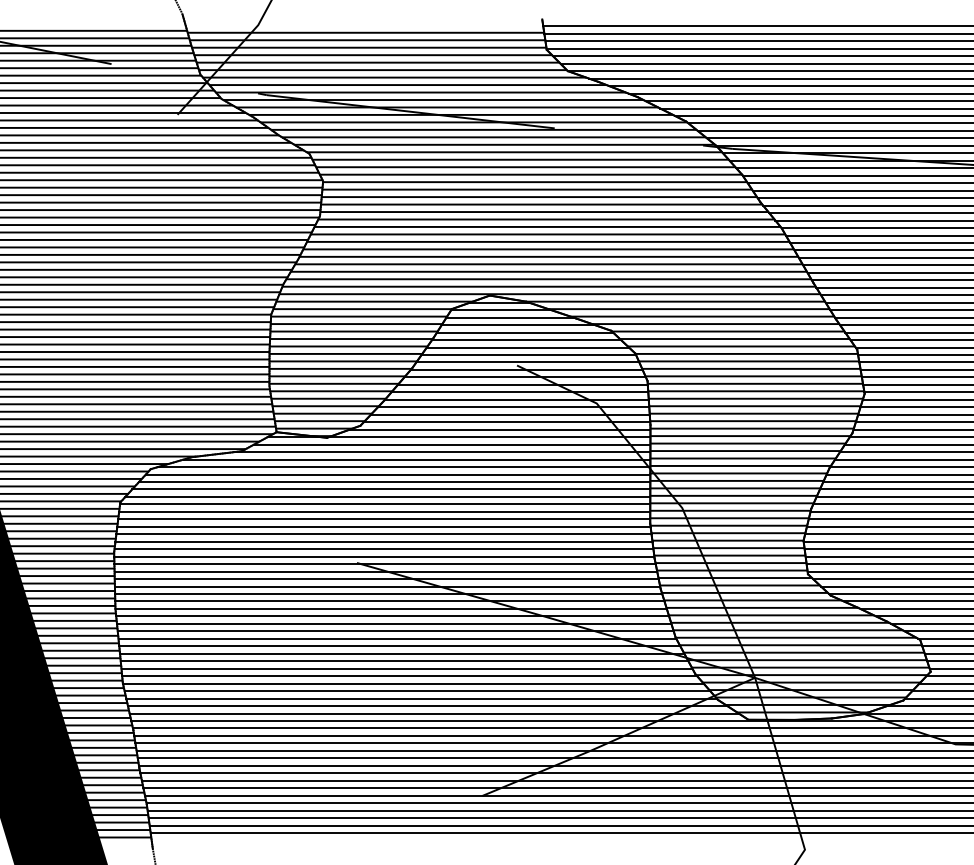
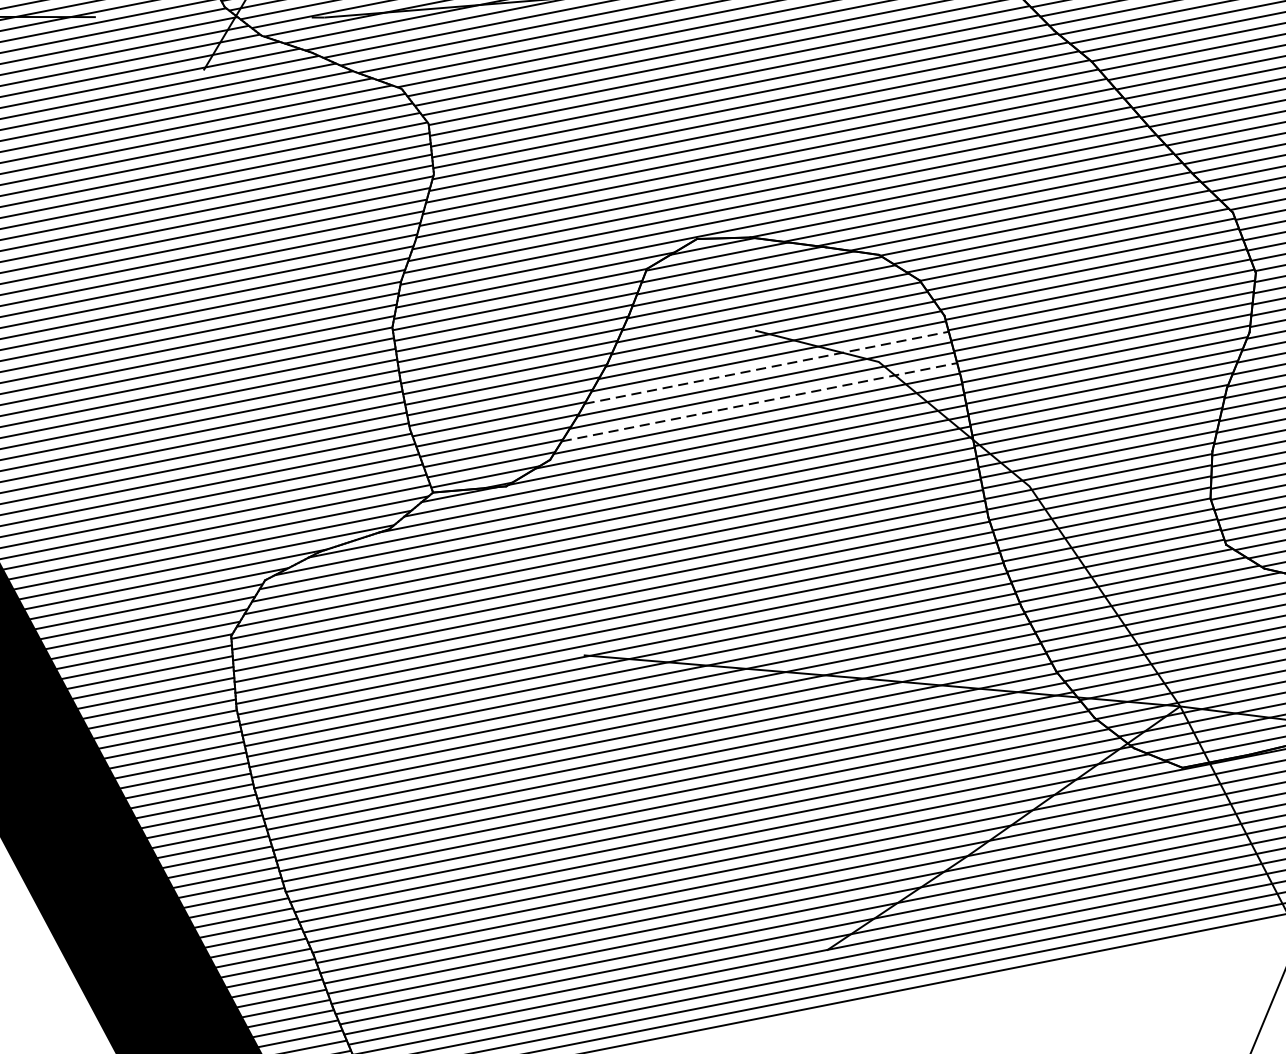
line: (520, 392) -> (767, 367), solid -> dashed
line: (510, 414) -> (759, 401), solid -> dashed

